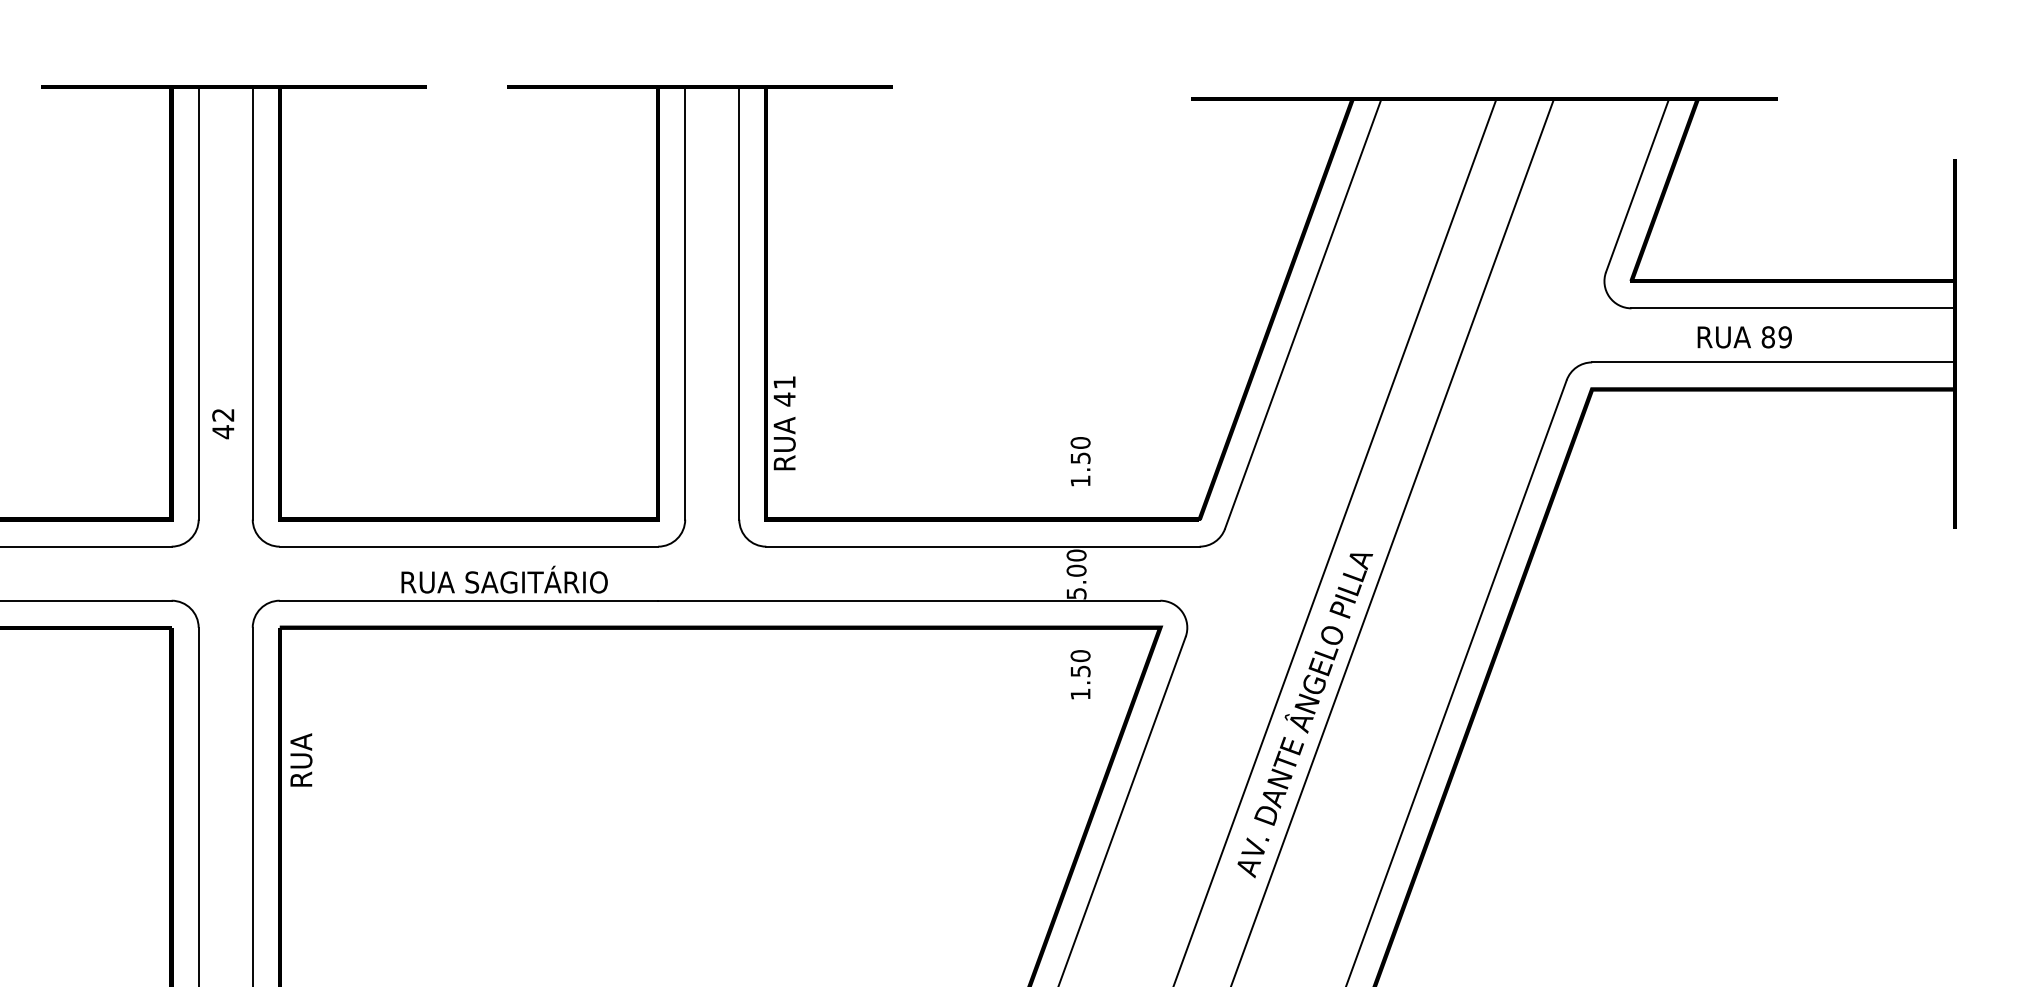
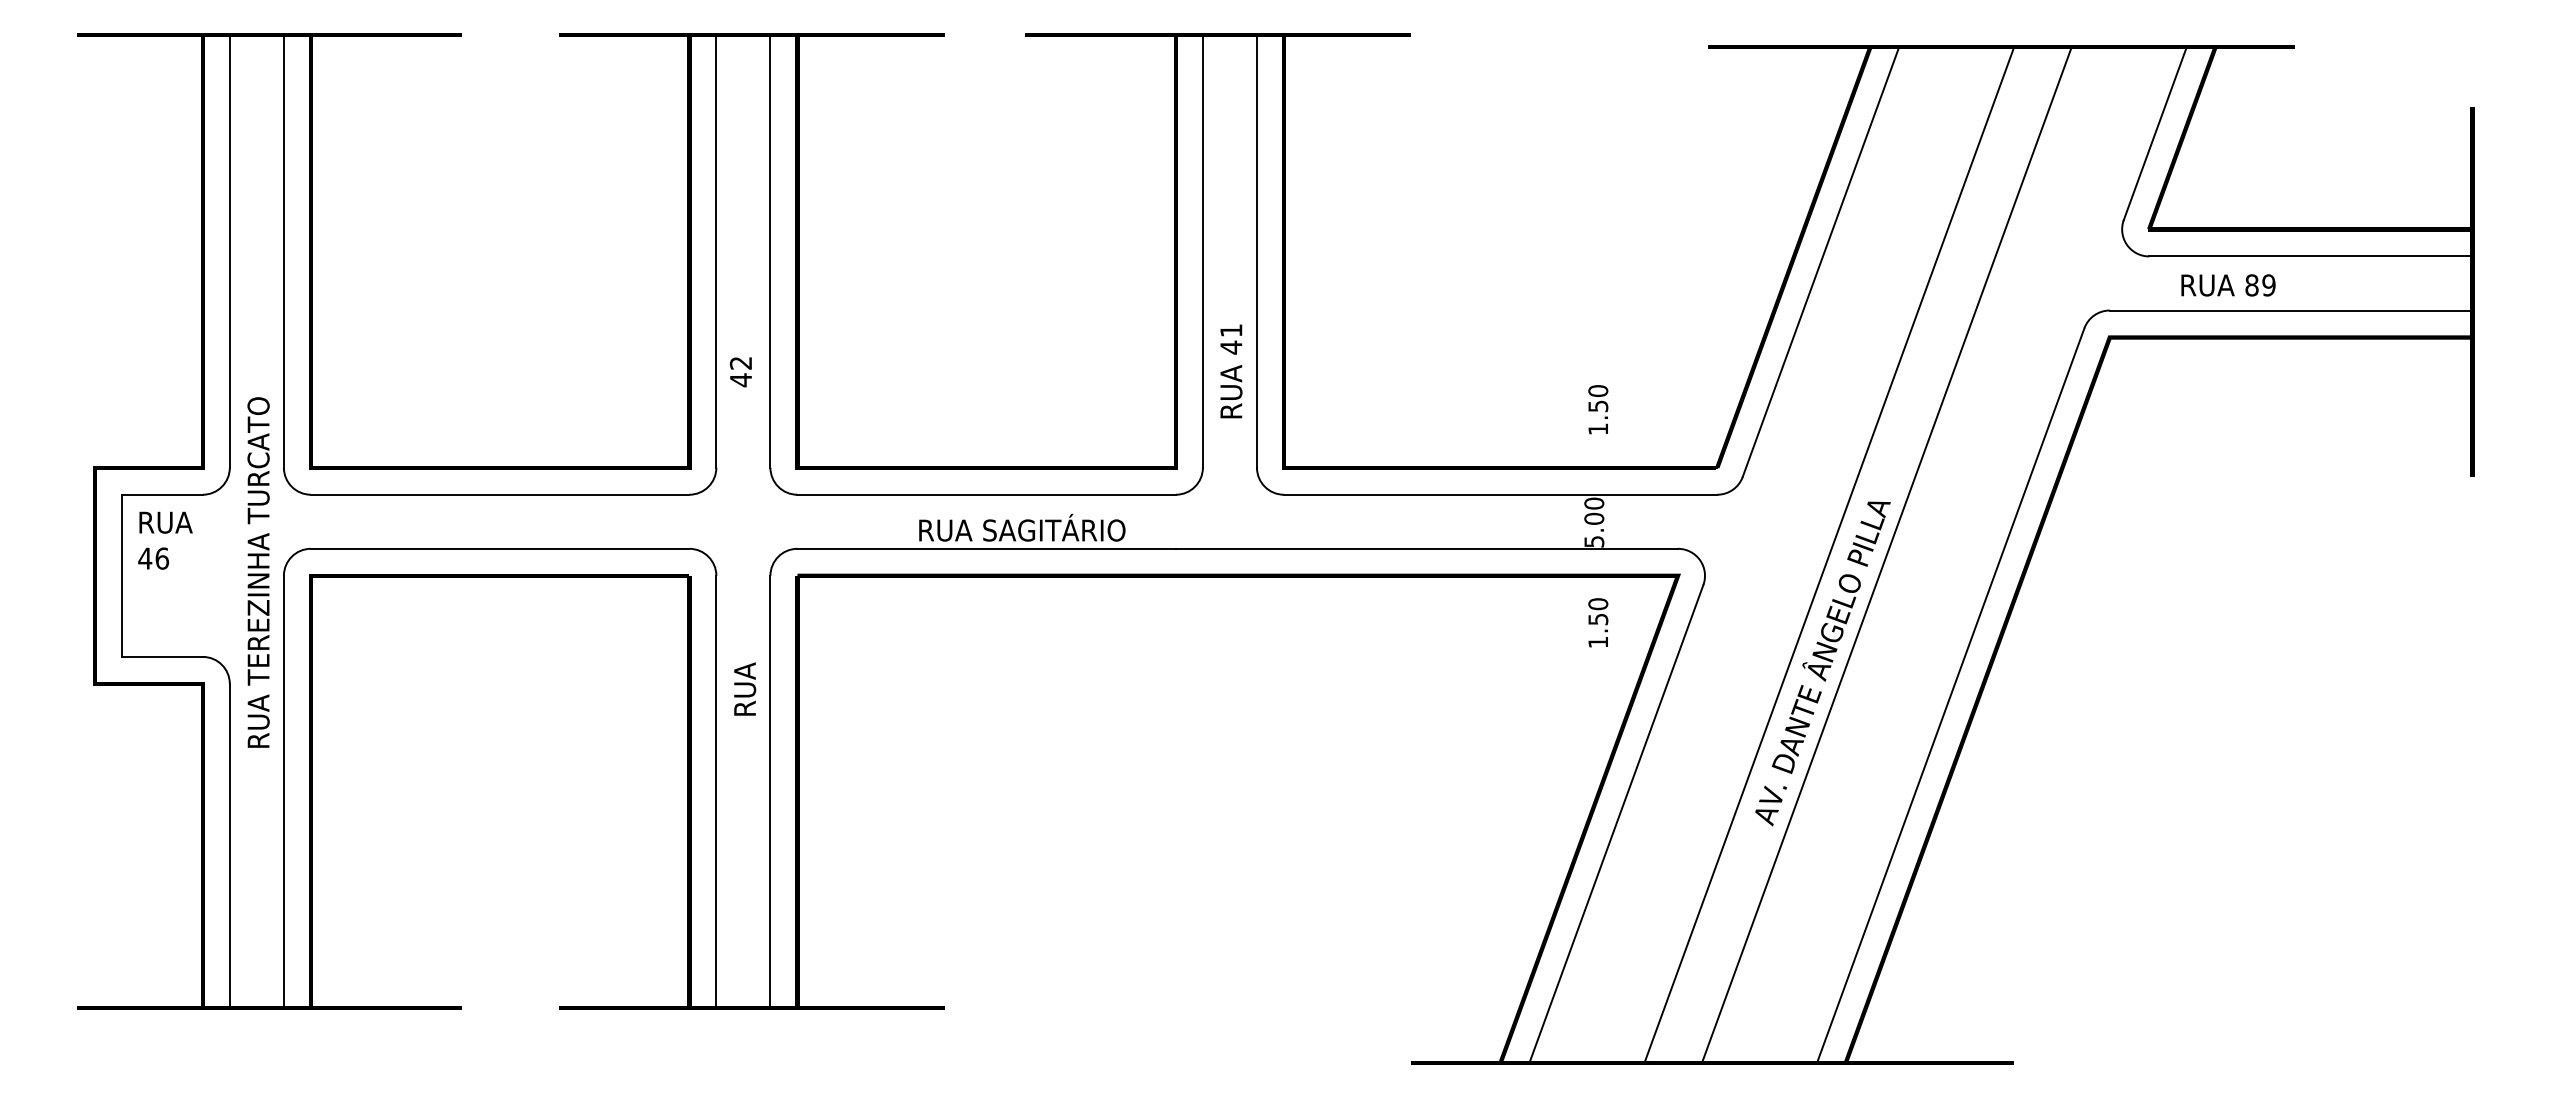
text: (1744, 337) -> (2228, 285), moved
text: (784, 423) -> (1231, 371), moved
text: (301, 759) -> (745, 688), moved

